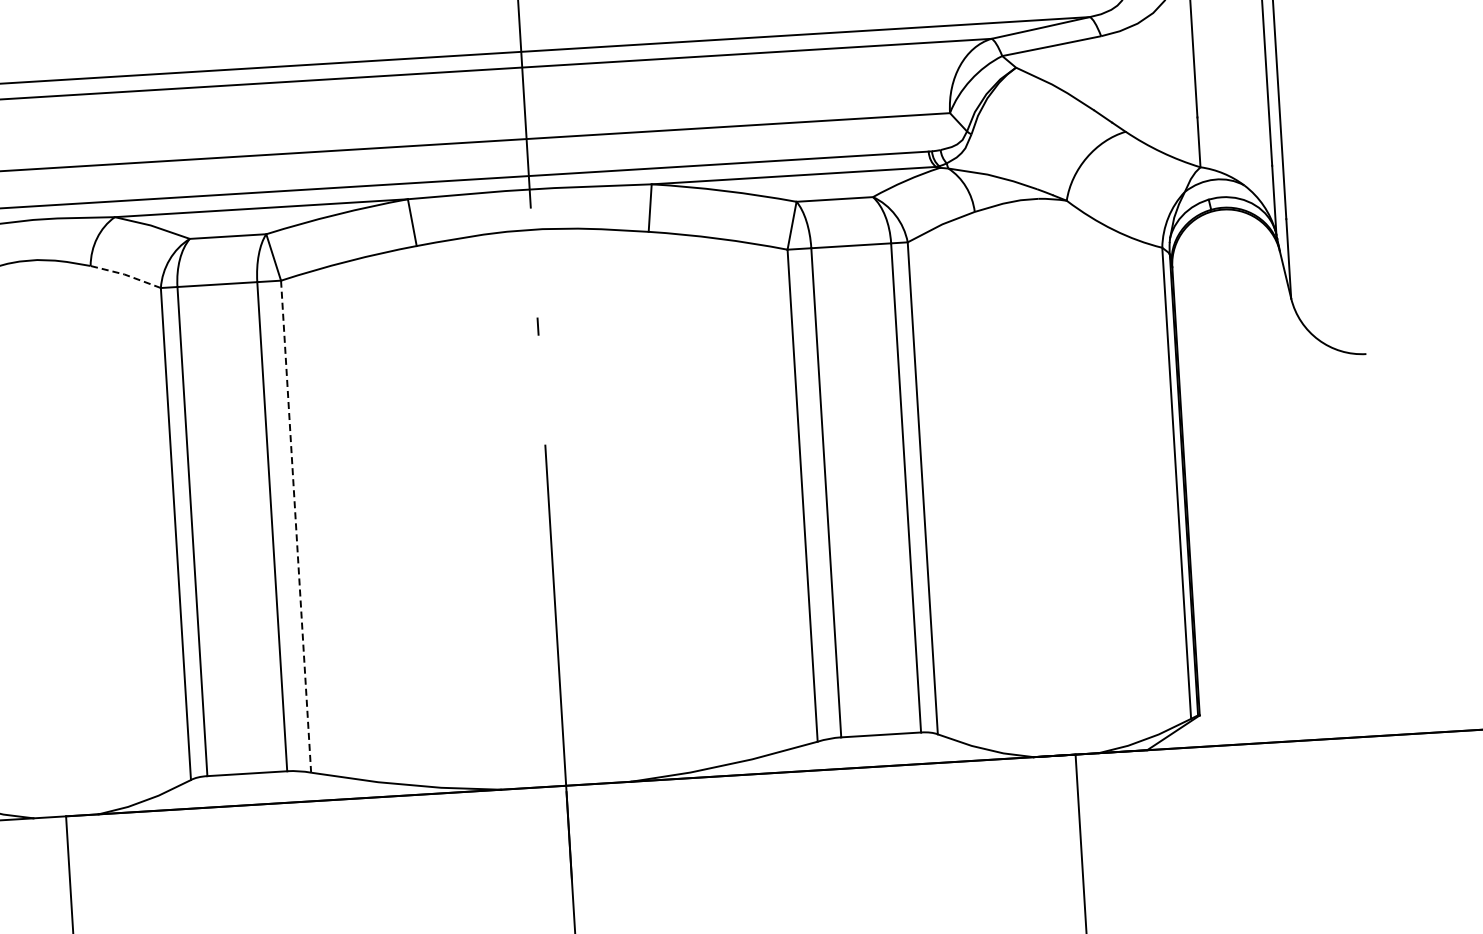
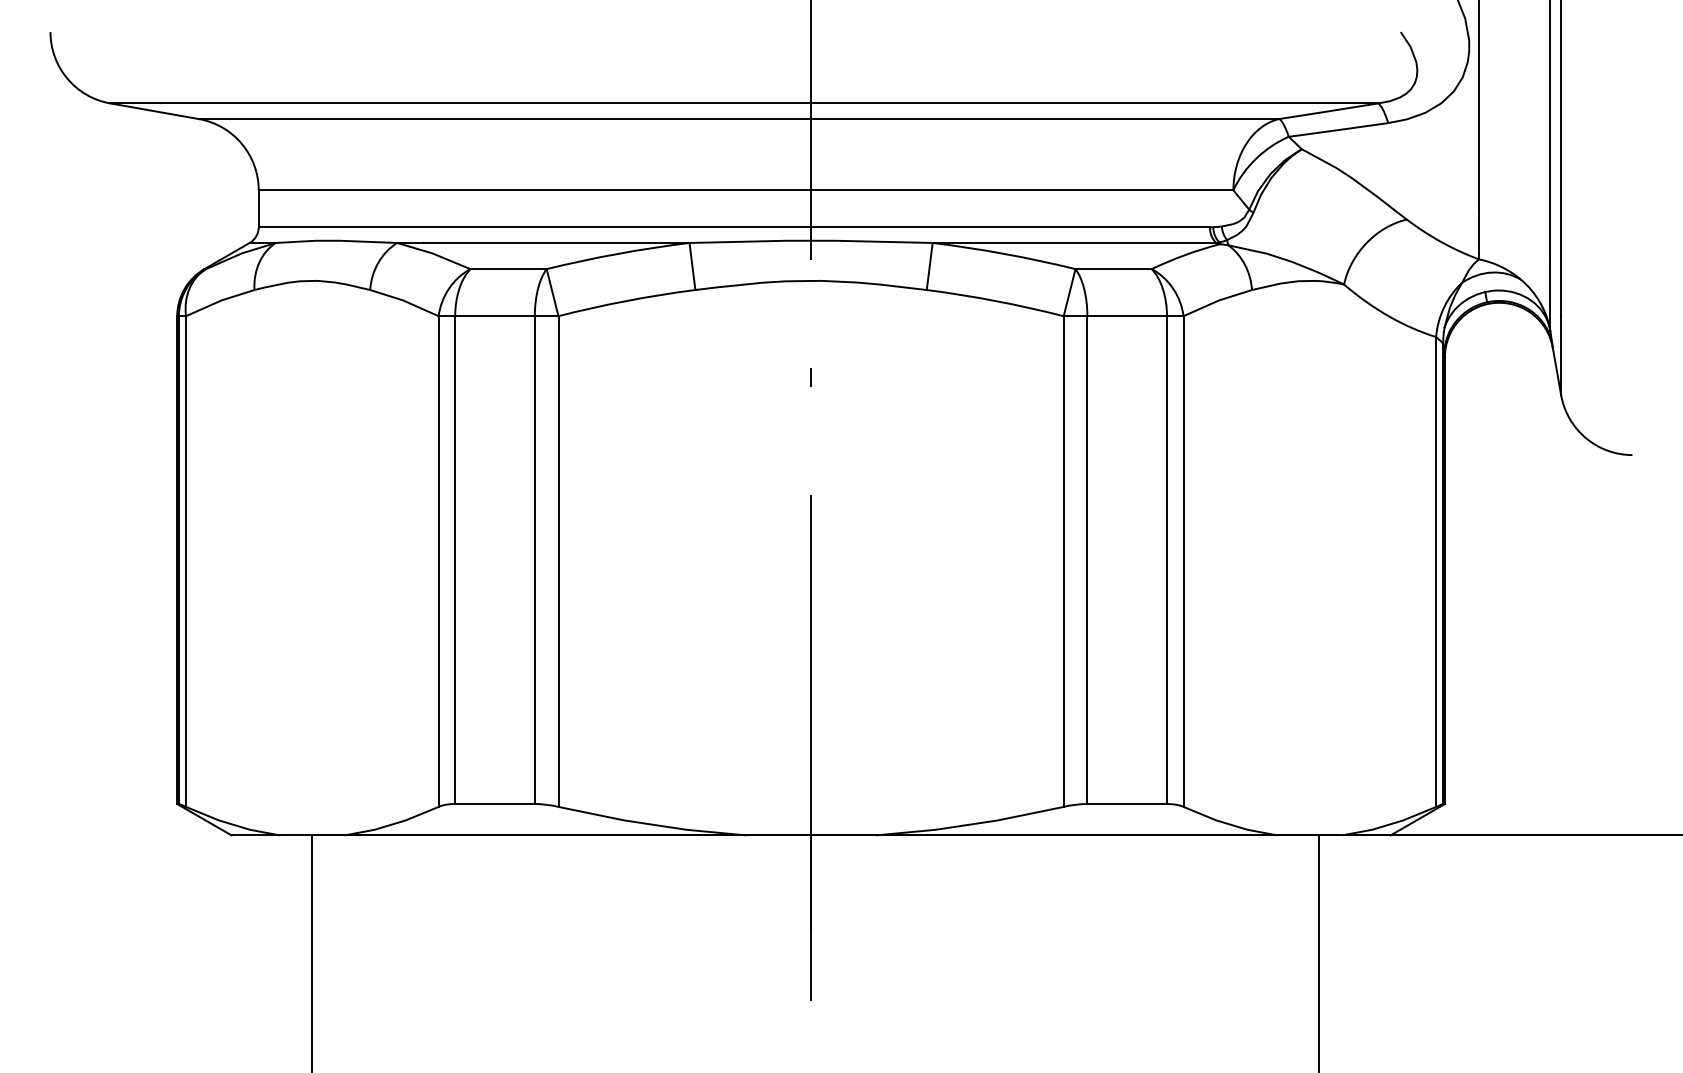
line: (125, 274) -> (404, 300), dashed -> solid
line: (296, 527) -> (558, 562), dashed -> solid

